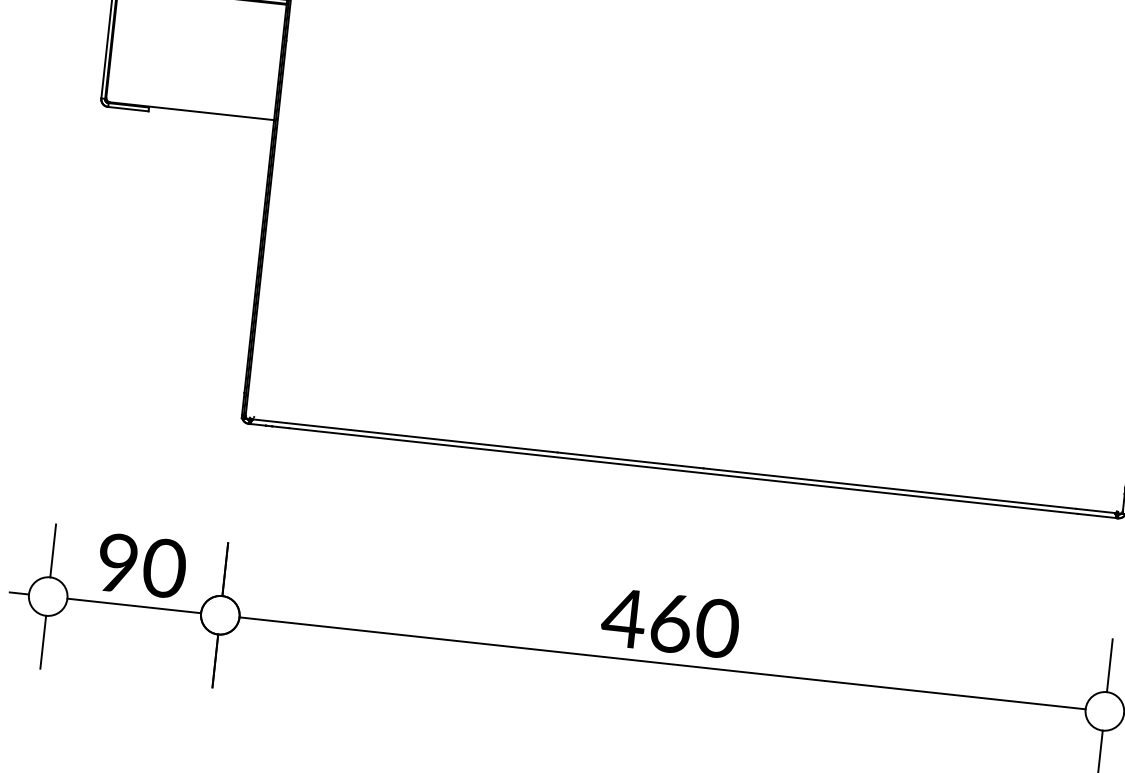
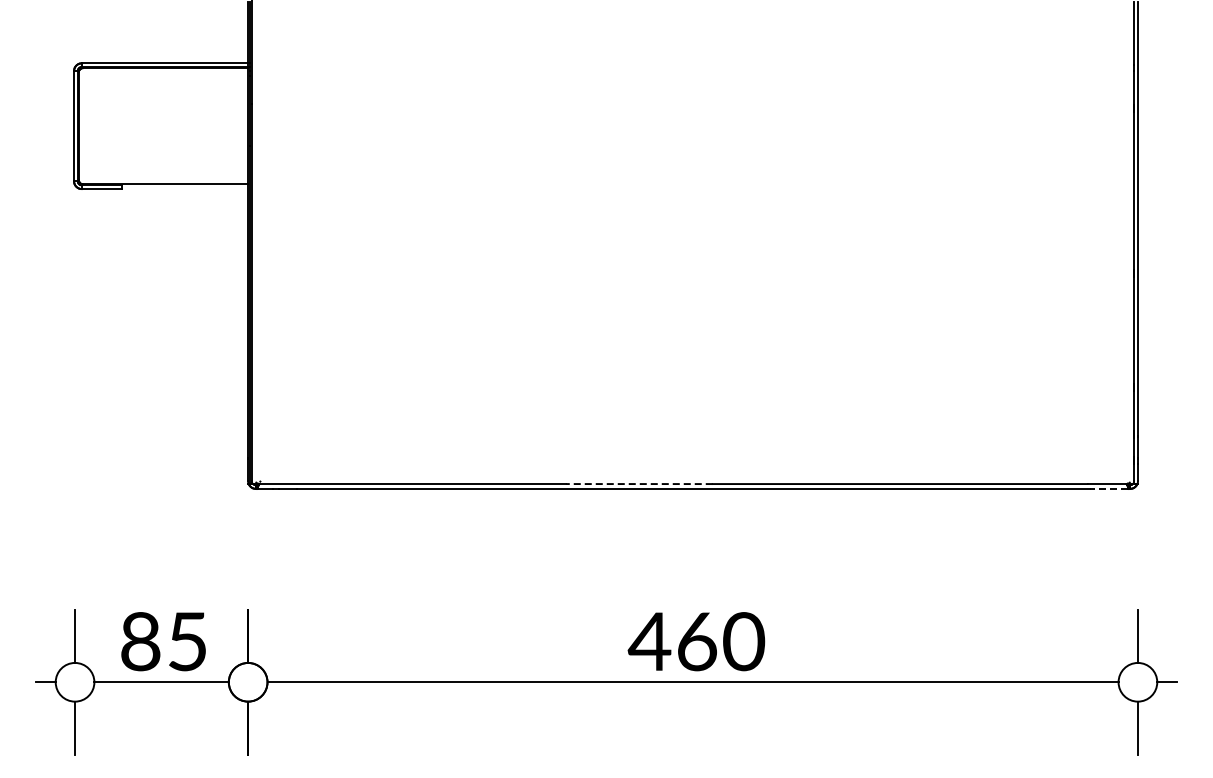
line: (629, 460) -> (638, 484), solid -> dashed
line: (1096, 515) -> (1108, 488), solid -> dashed
text: (141, 565) -> (164, 641), 90 -> 85

